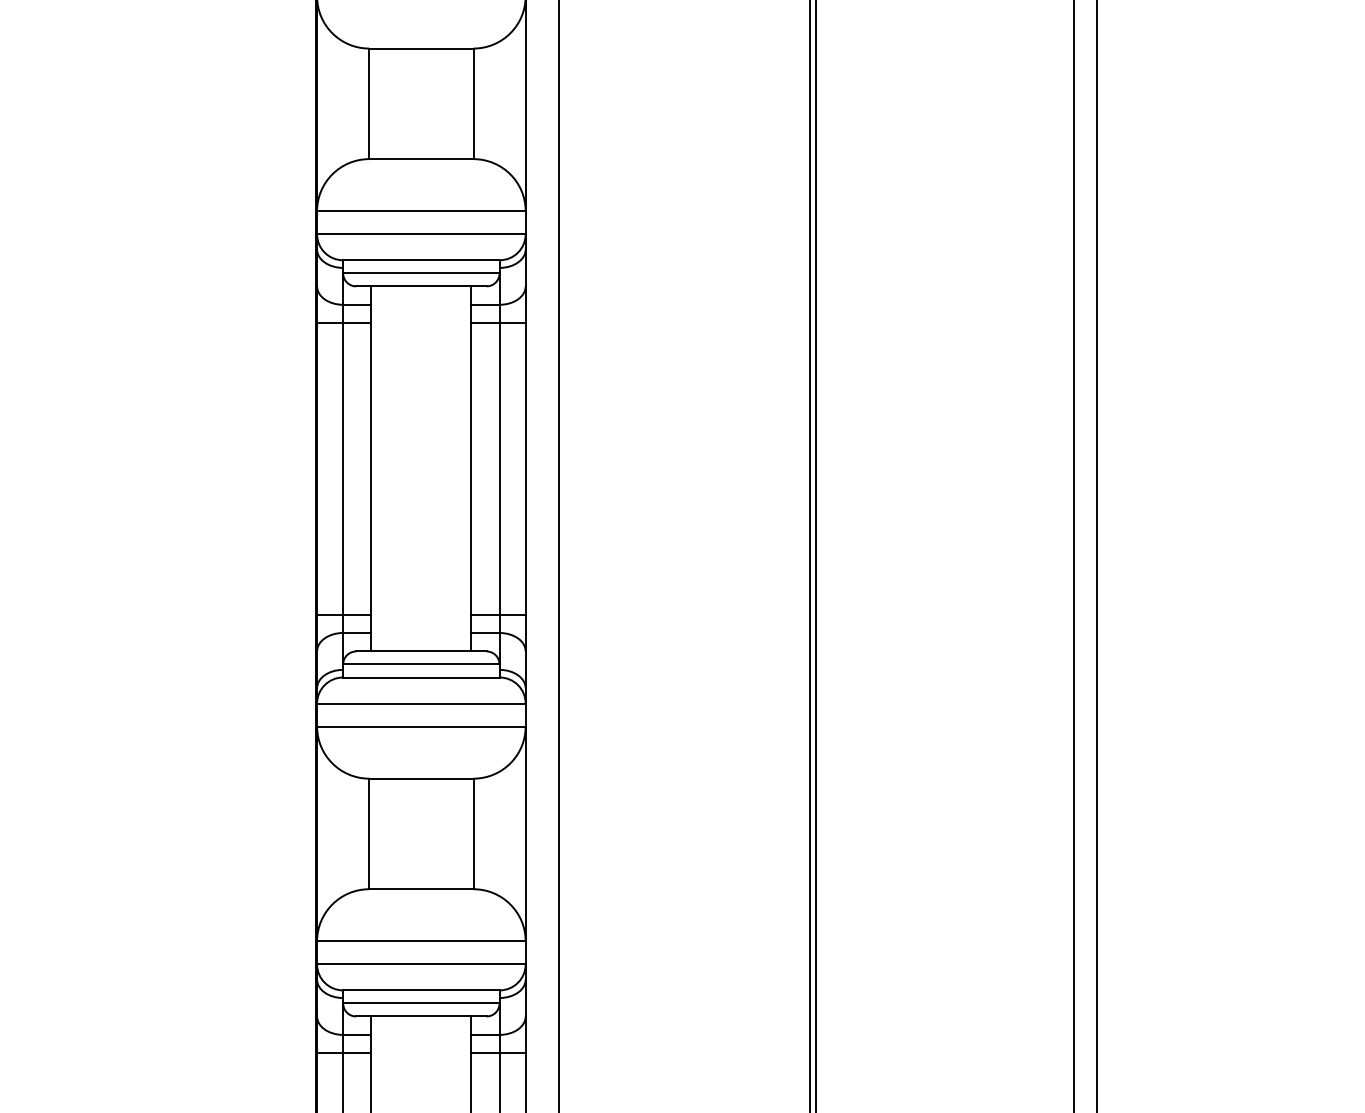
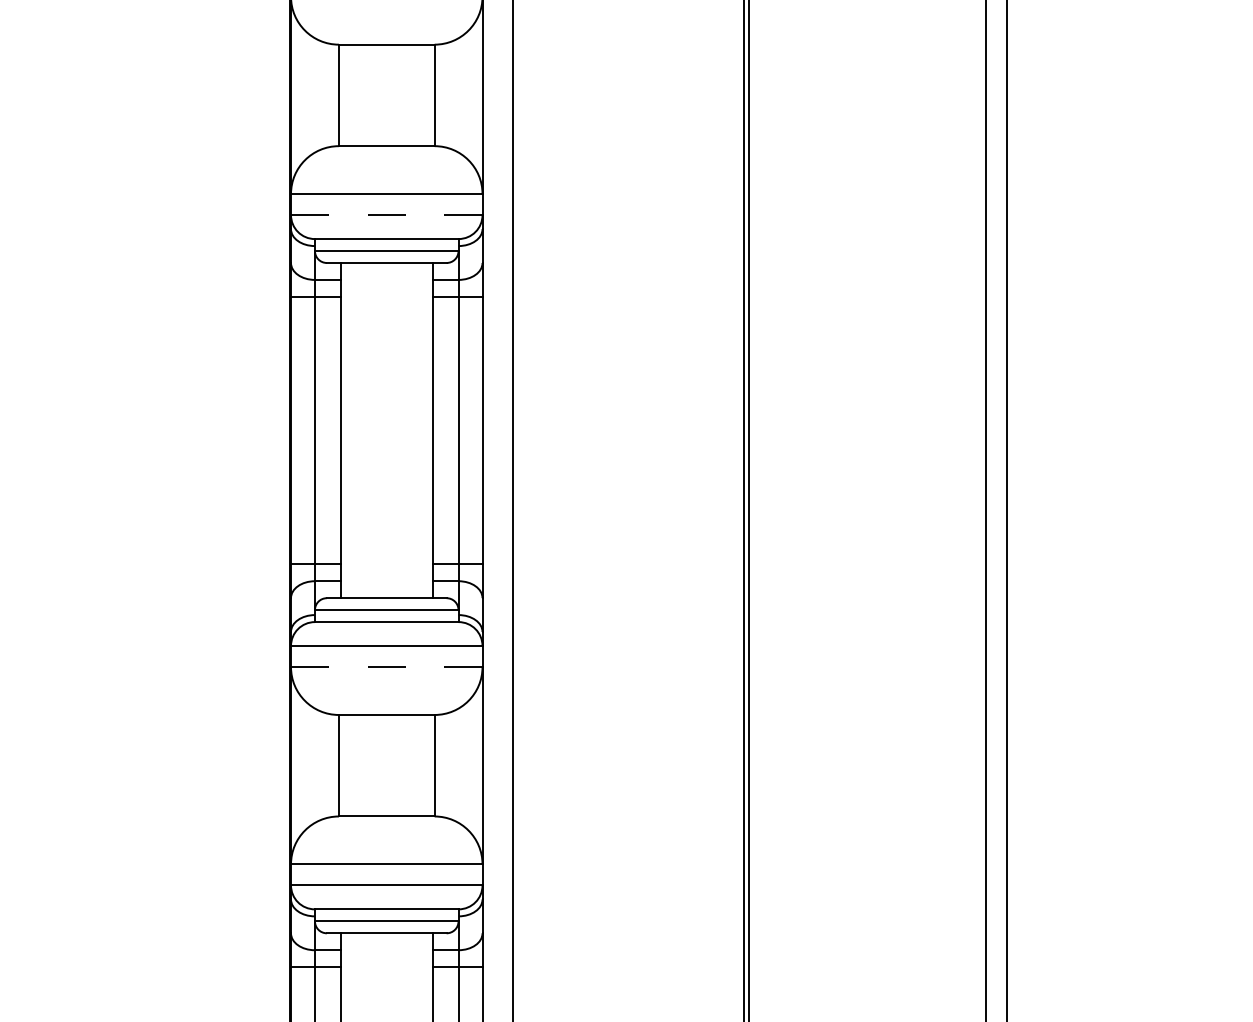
line: (421, 234) -> (386, 215), solid -> dashed
line: (421, 726) -> (386, 667), solid -> dashed

